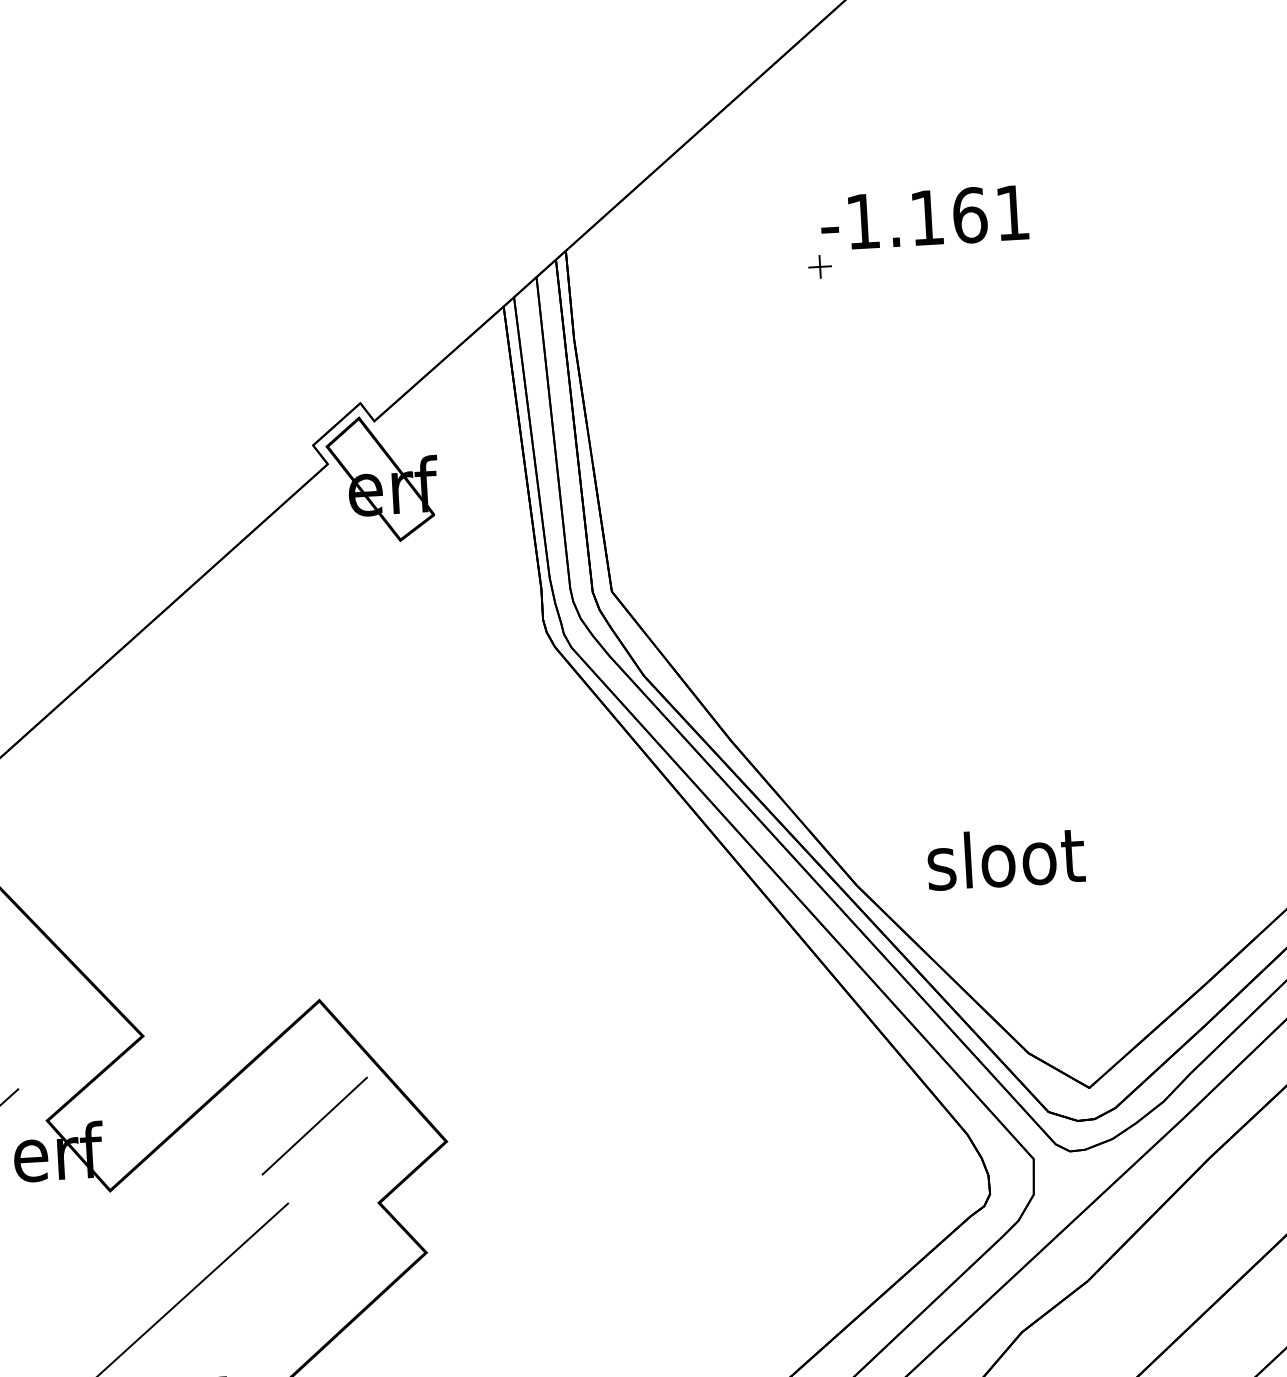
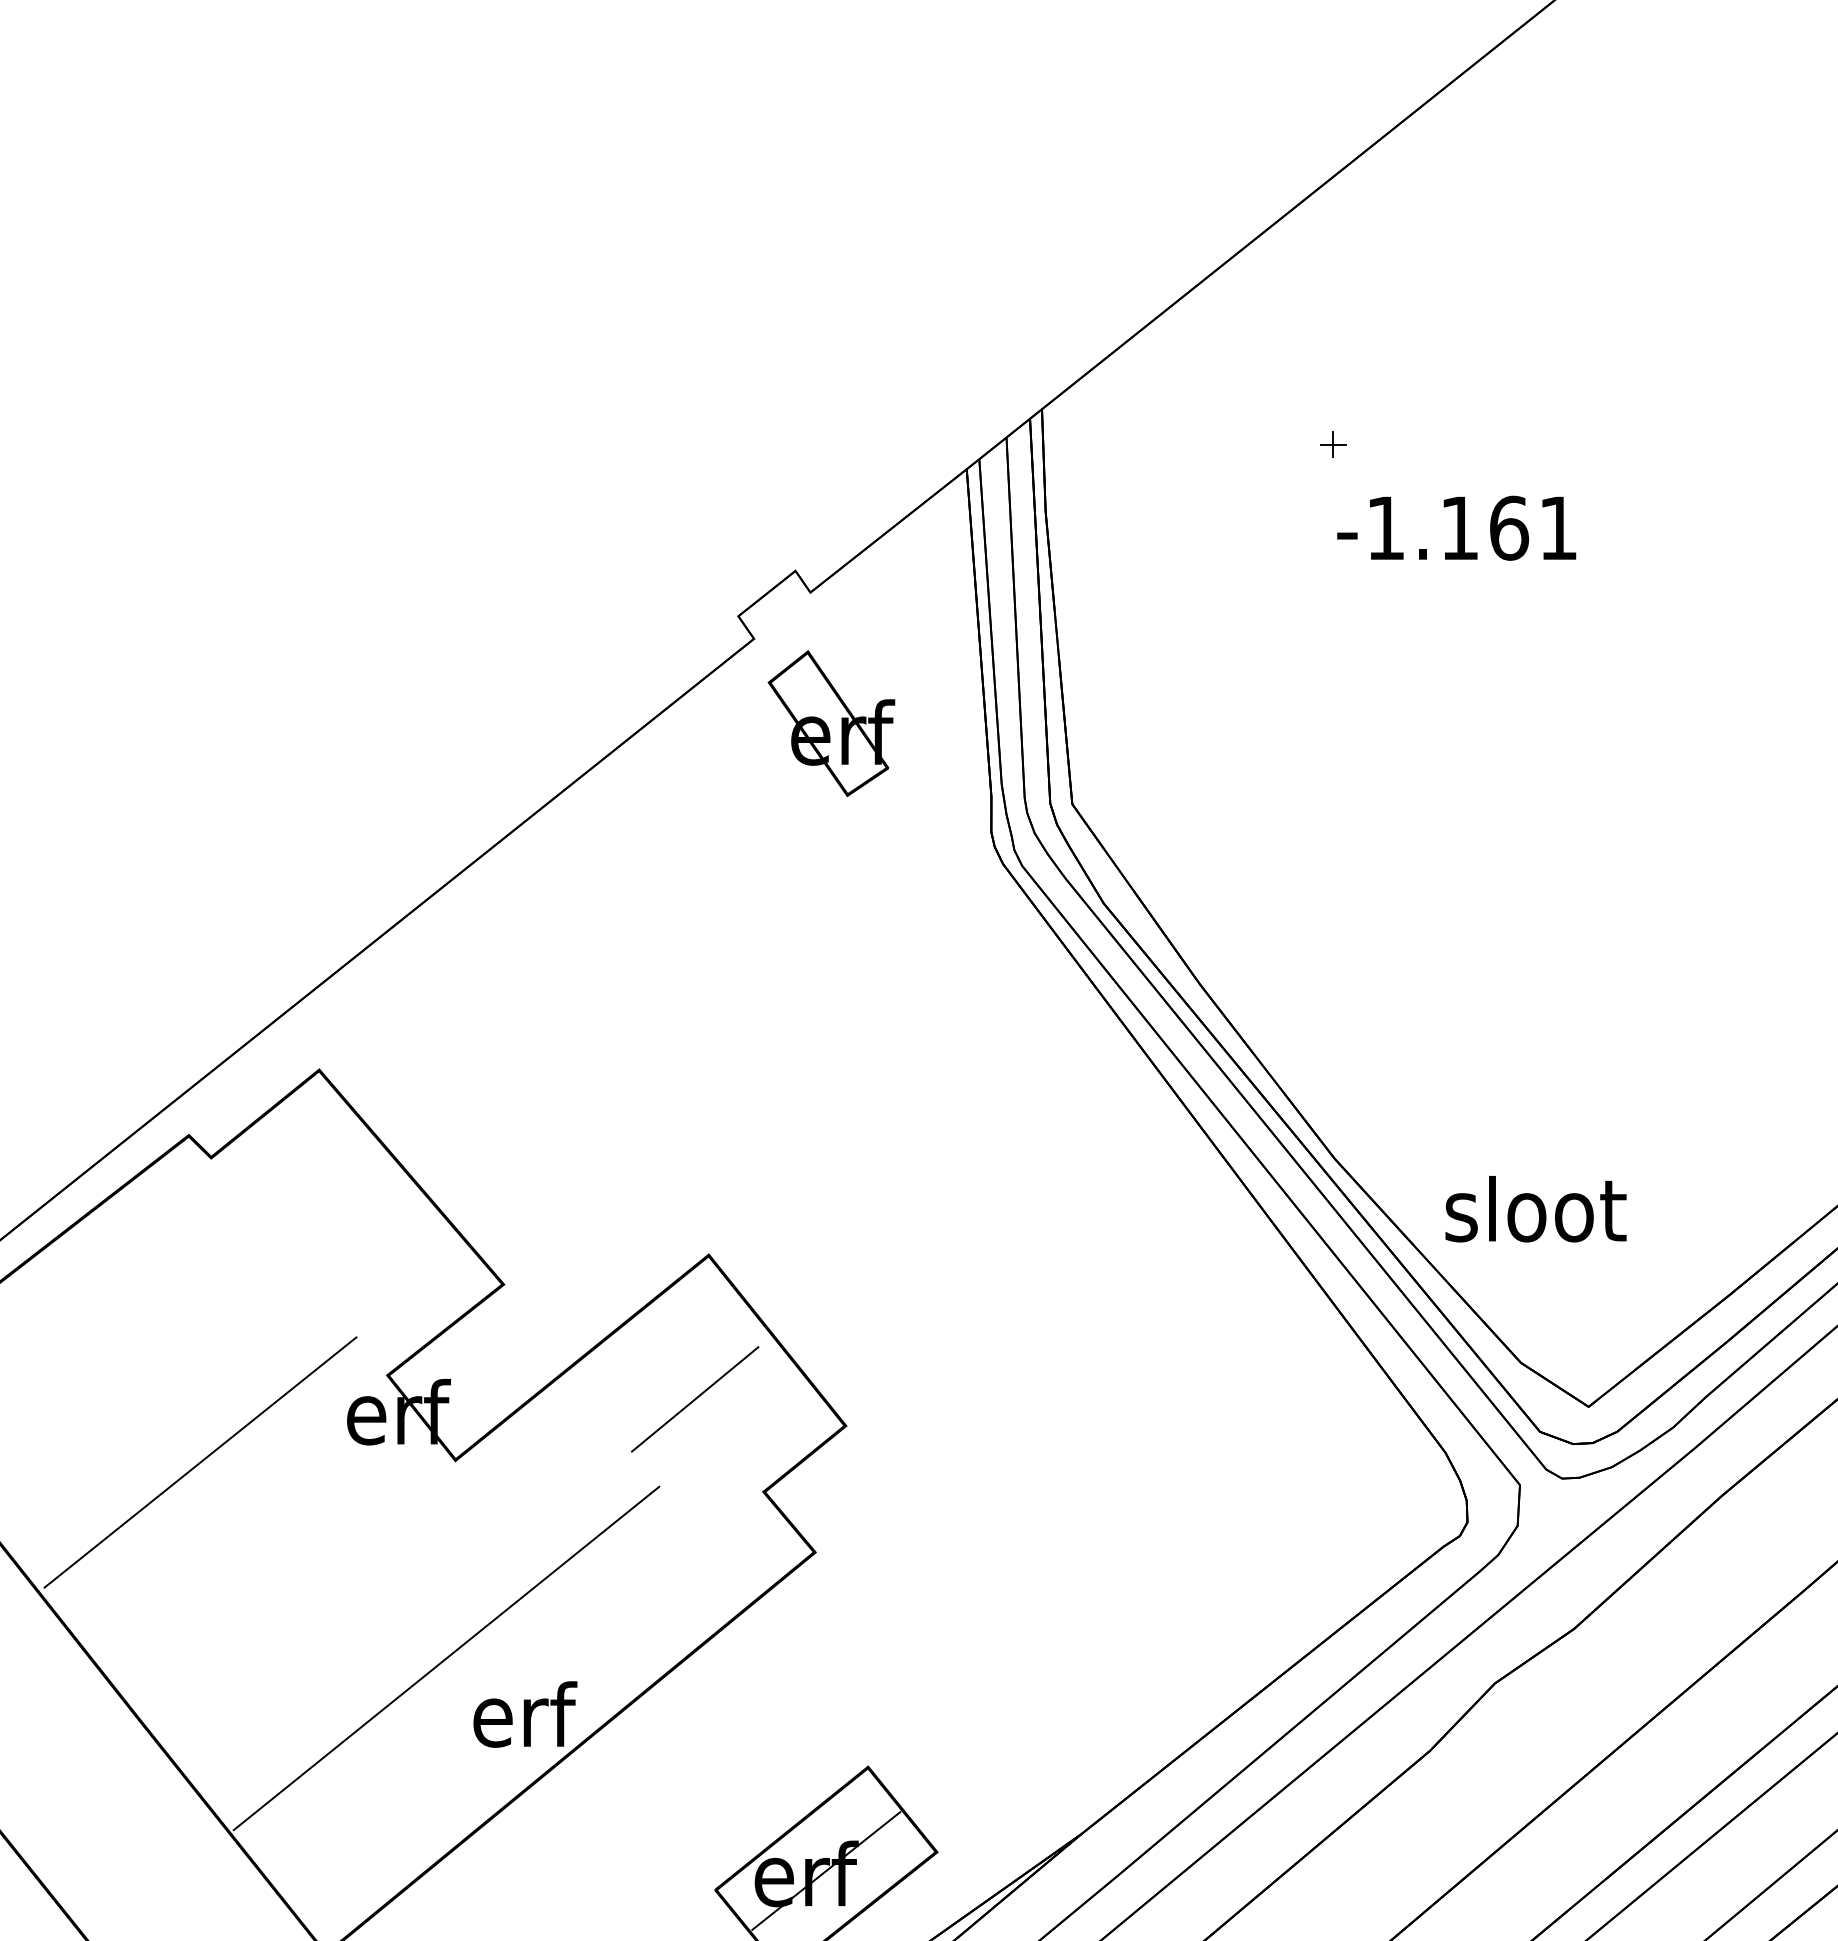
text: (924, 217) -> (1456, 527), moved
part: (382, 478) -> (831, 723), moved
text: (1005, 858) -> (1535, 1209), moved

